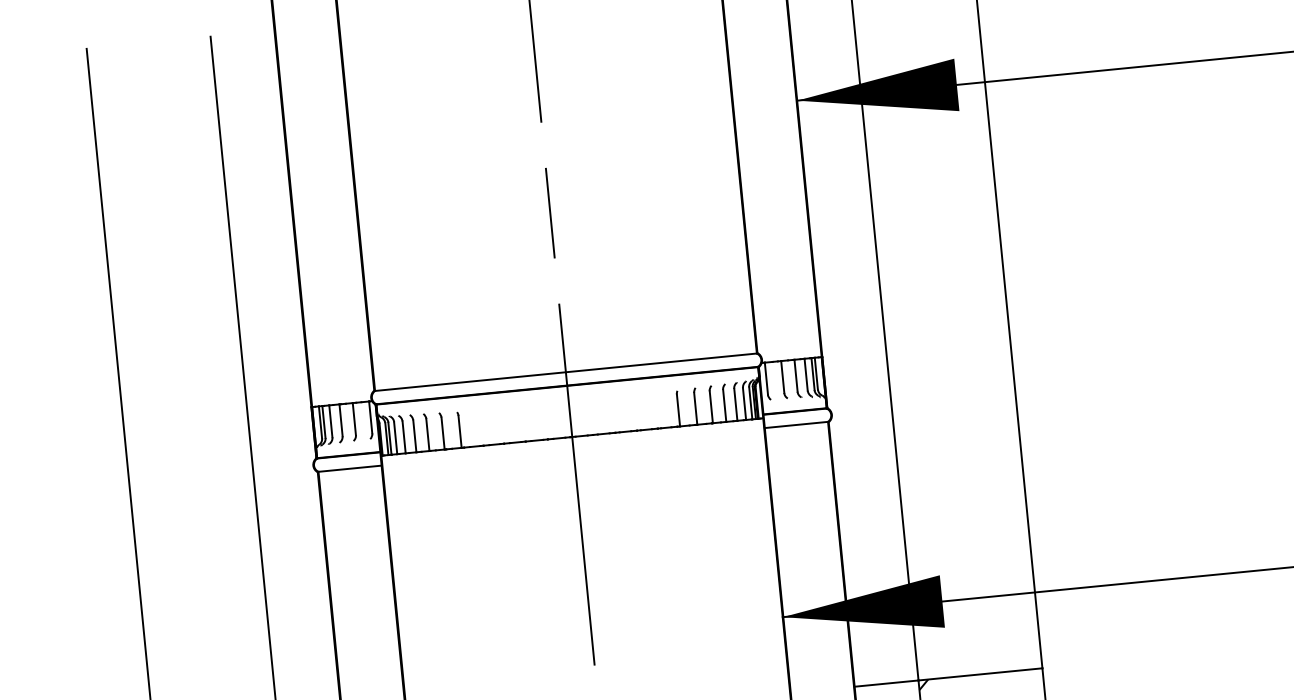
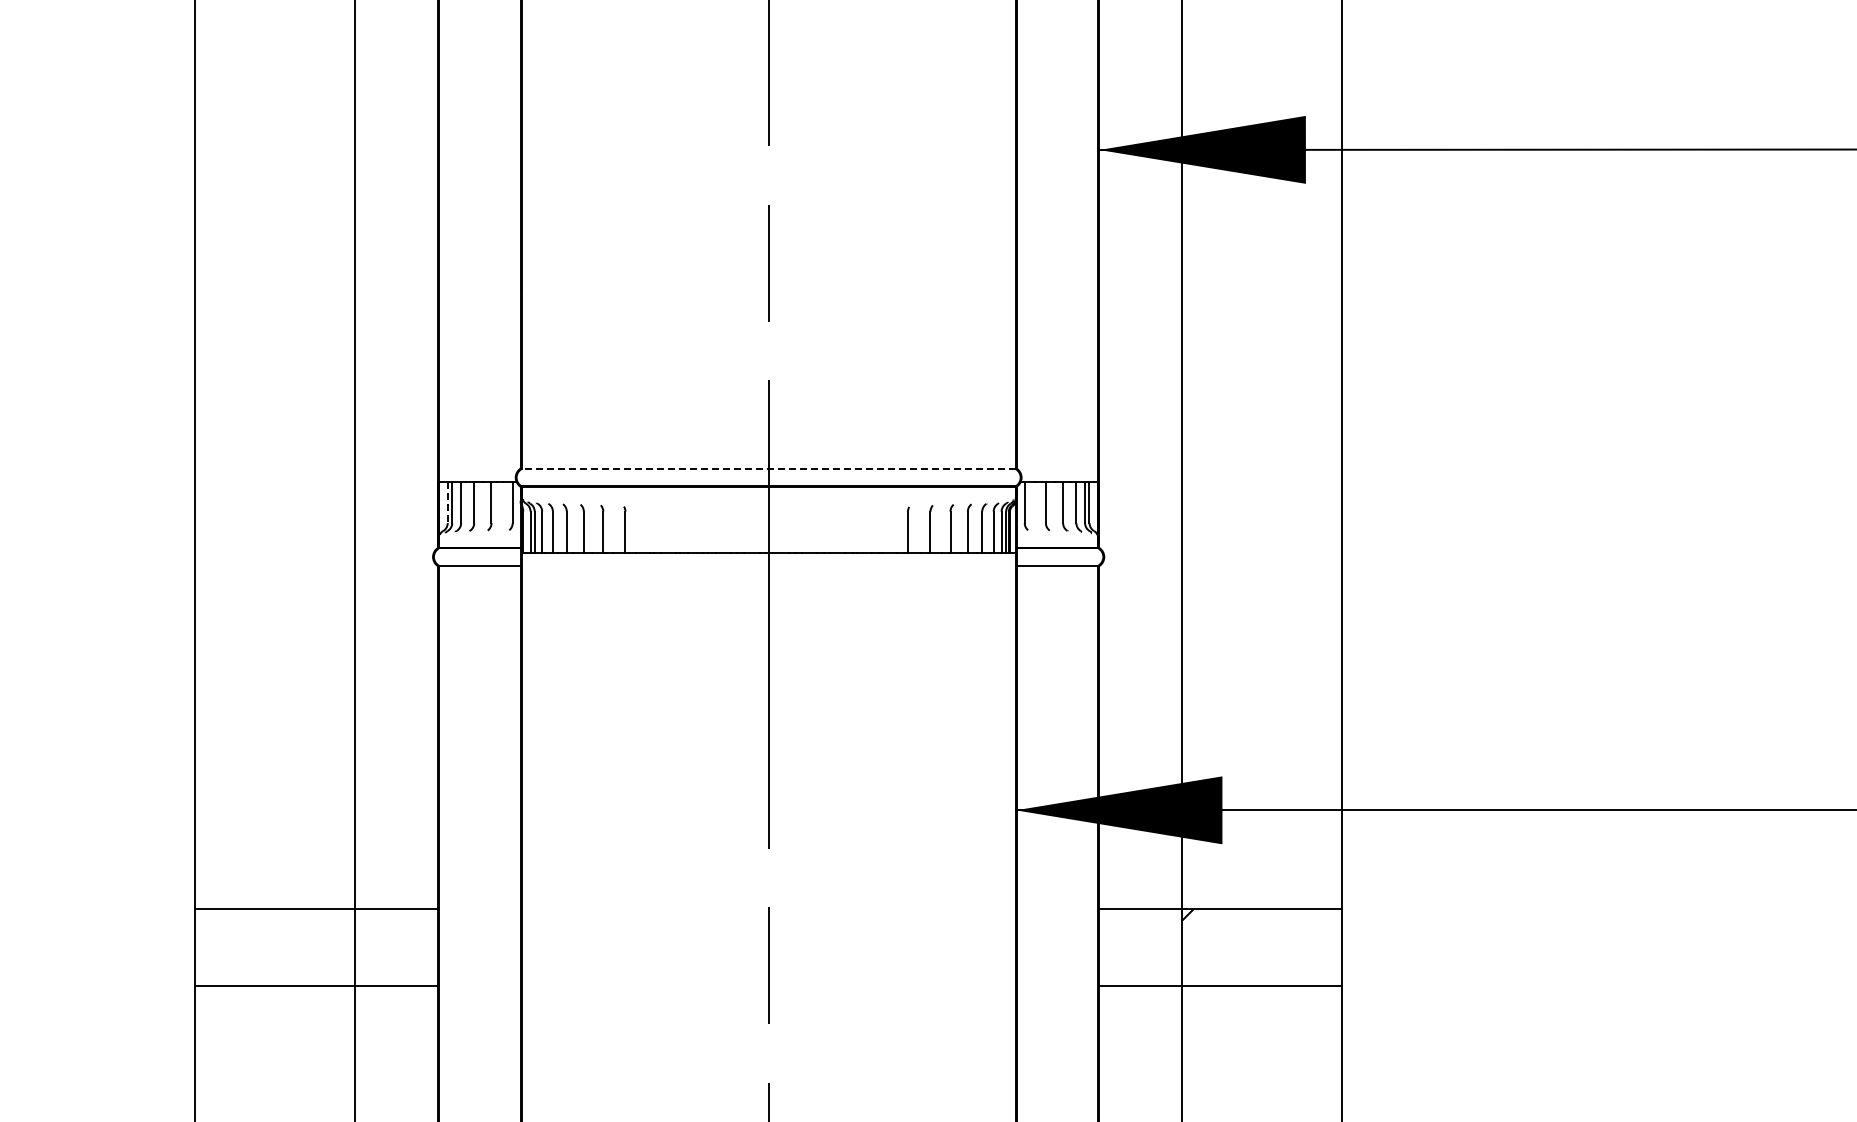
line: (565, 372) -> (768, 469), solid -> dashed
line: (320, 422) -> (447, 502), solid -> dashed

